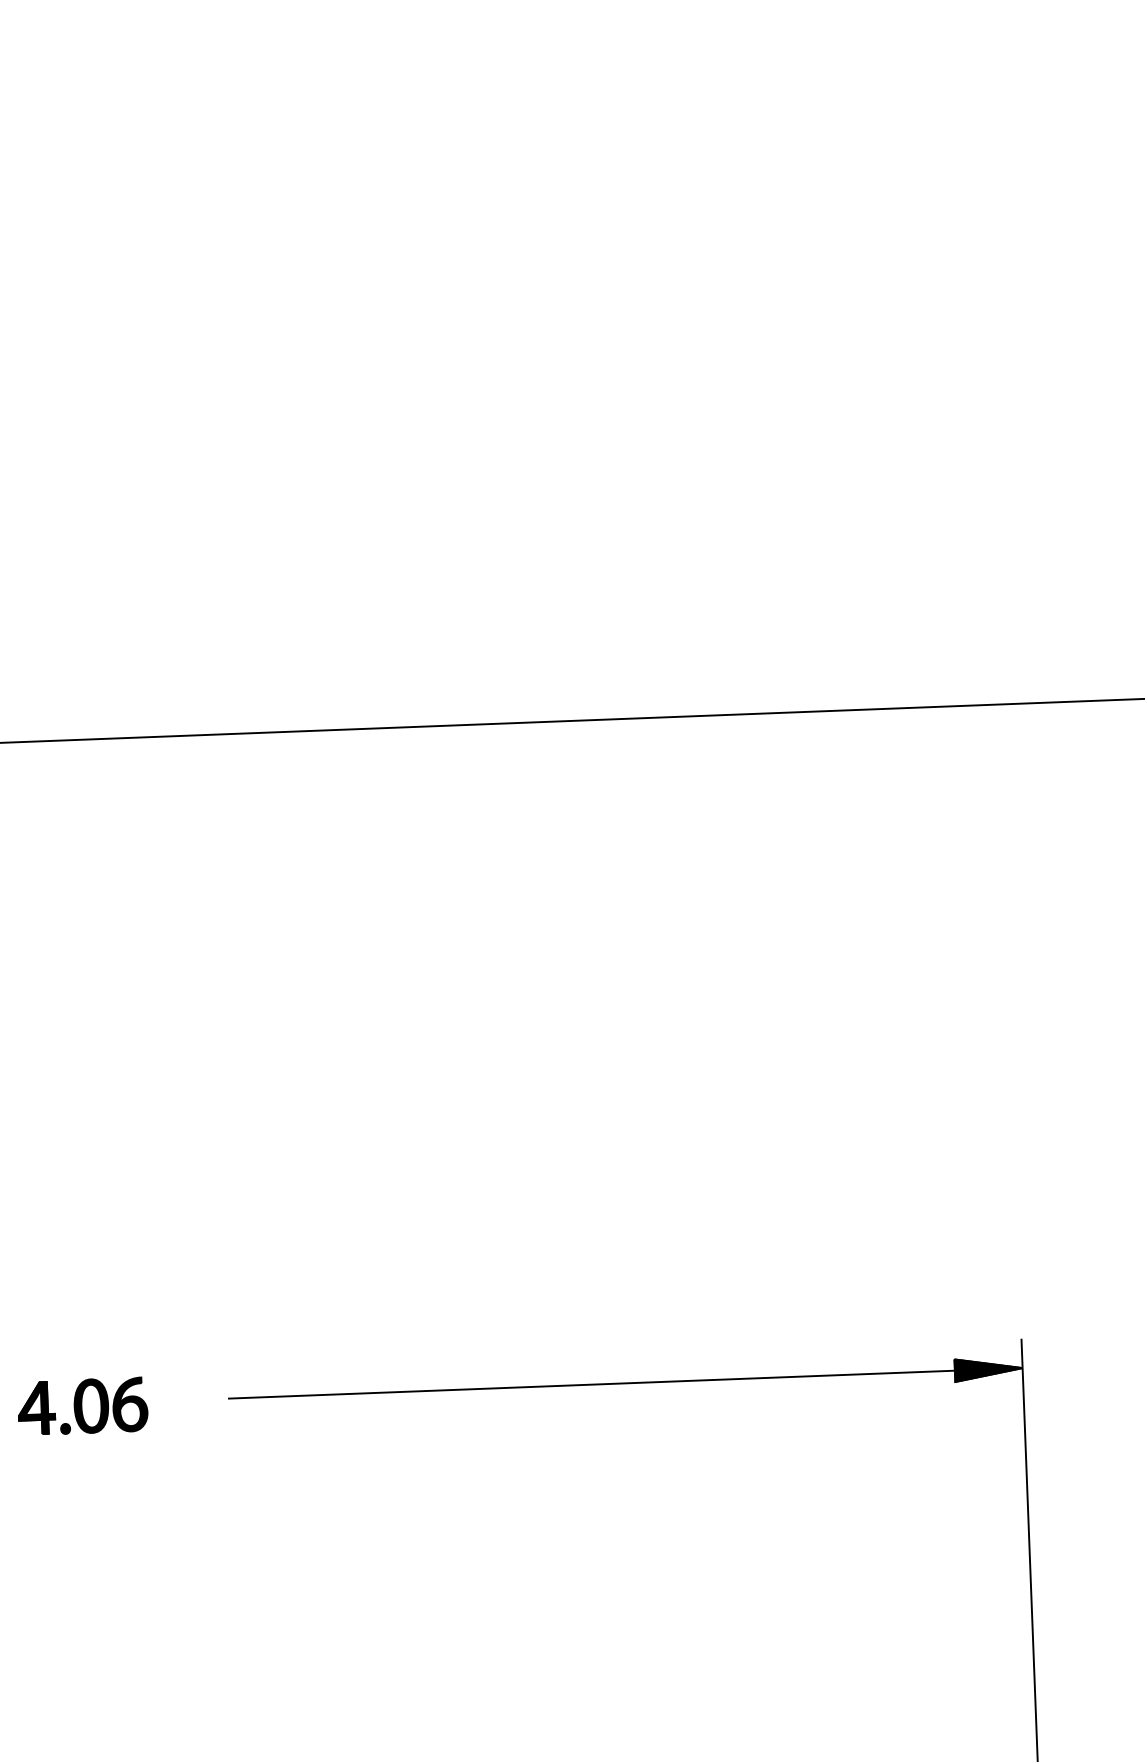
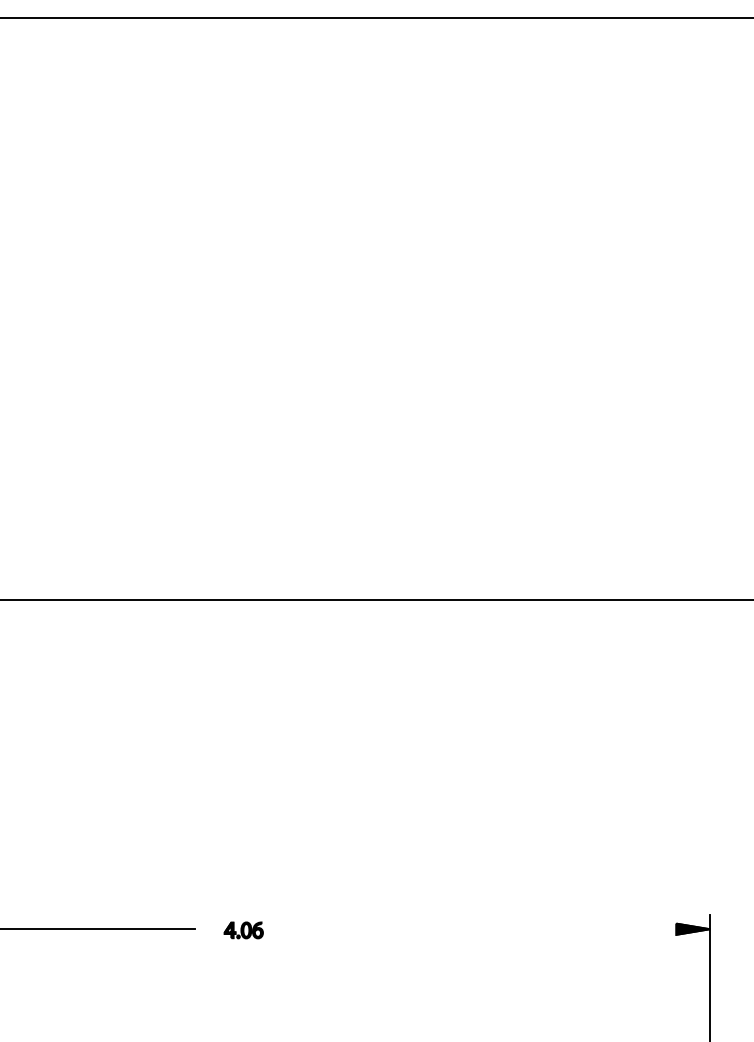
line: (592, 1385) -> (496, 929), removed
part: (82, 1406) -> (243, 930), size x0.6

